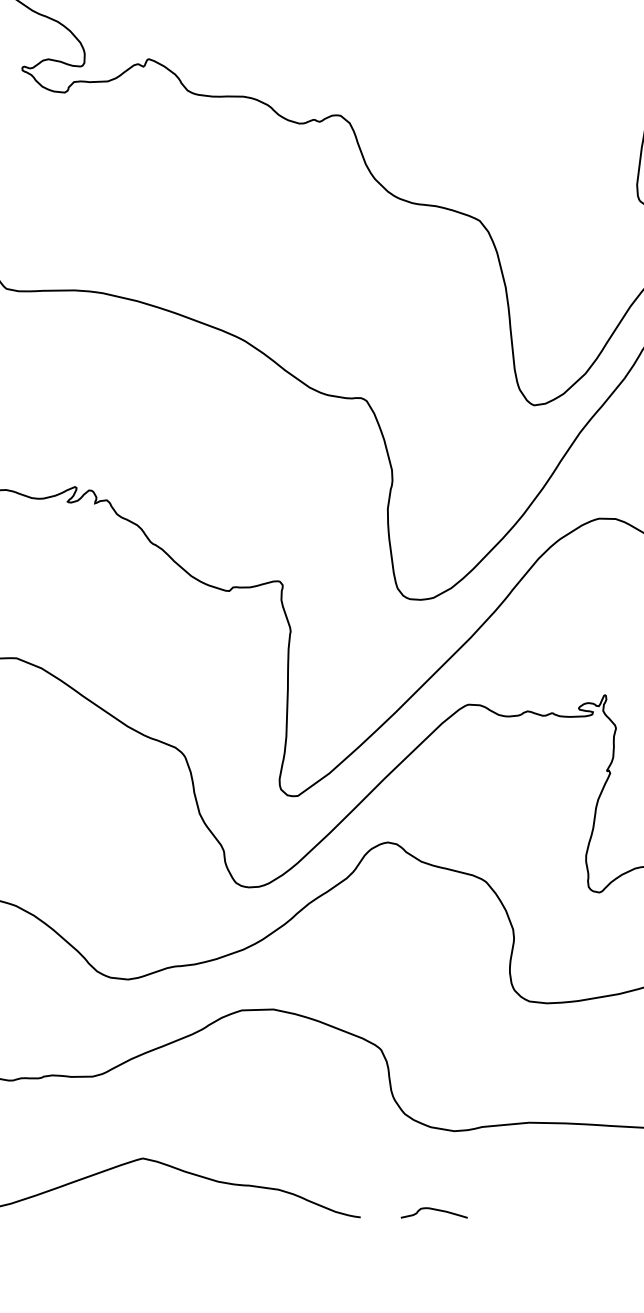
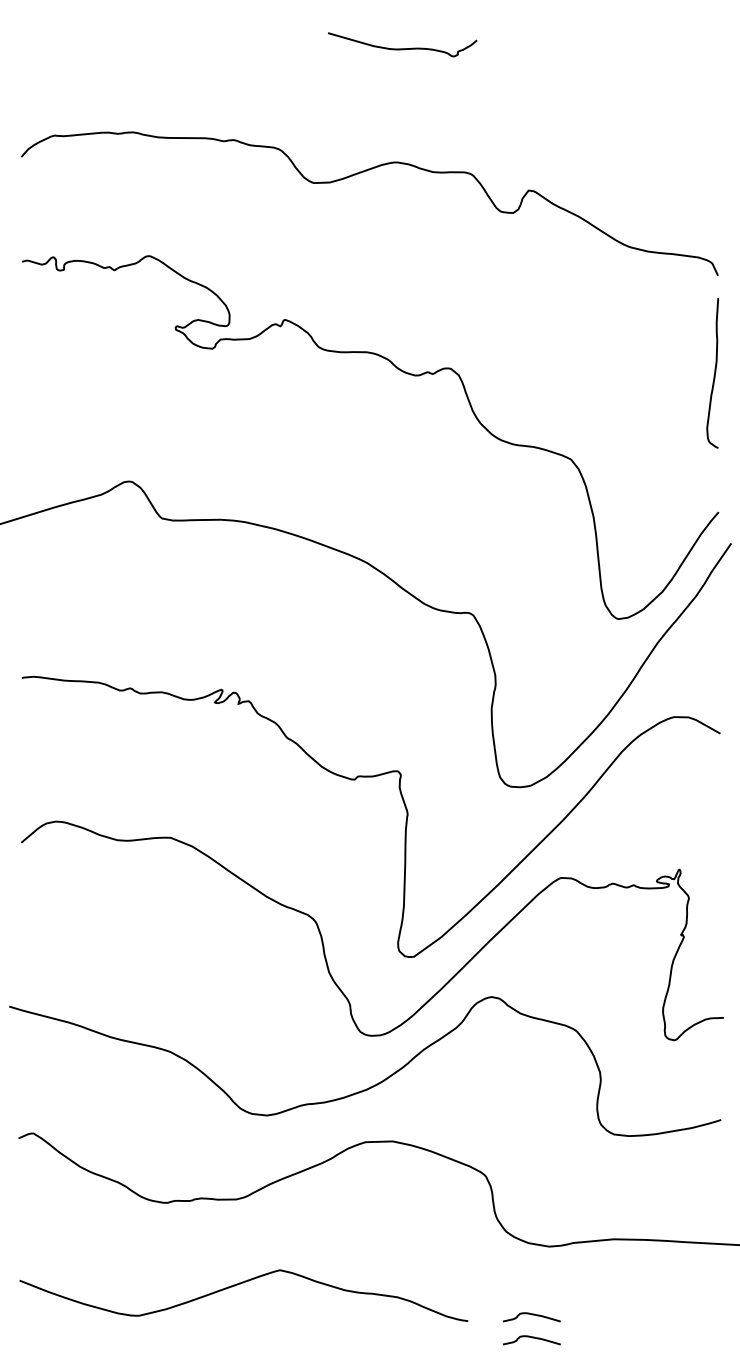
curve: (435, 1237) -> (532, 1338), added

